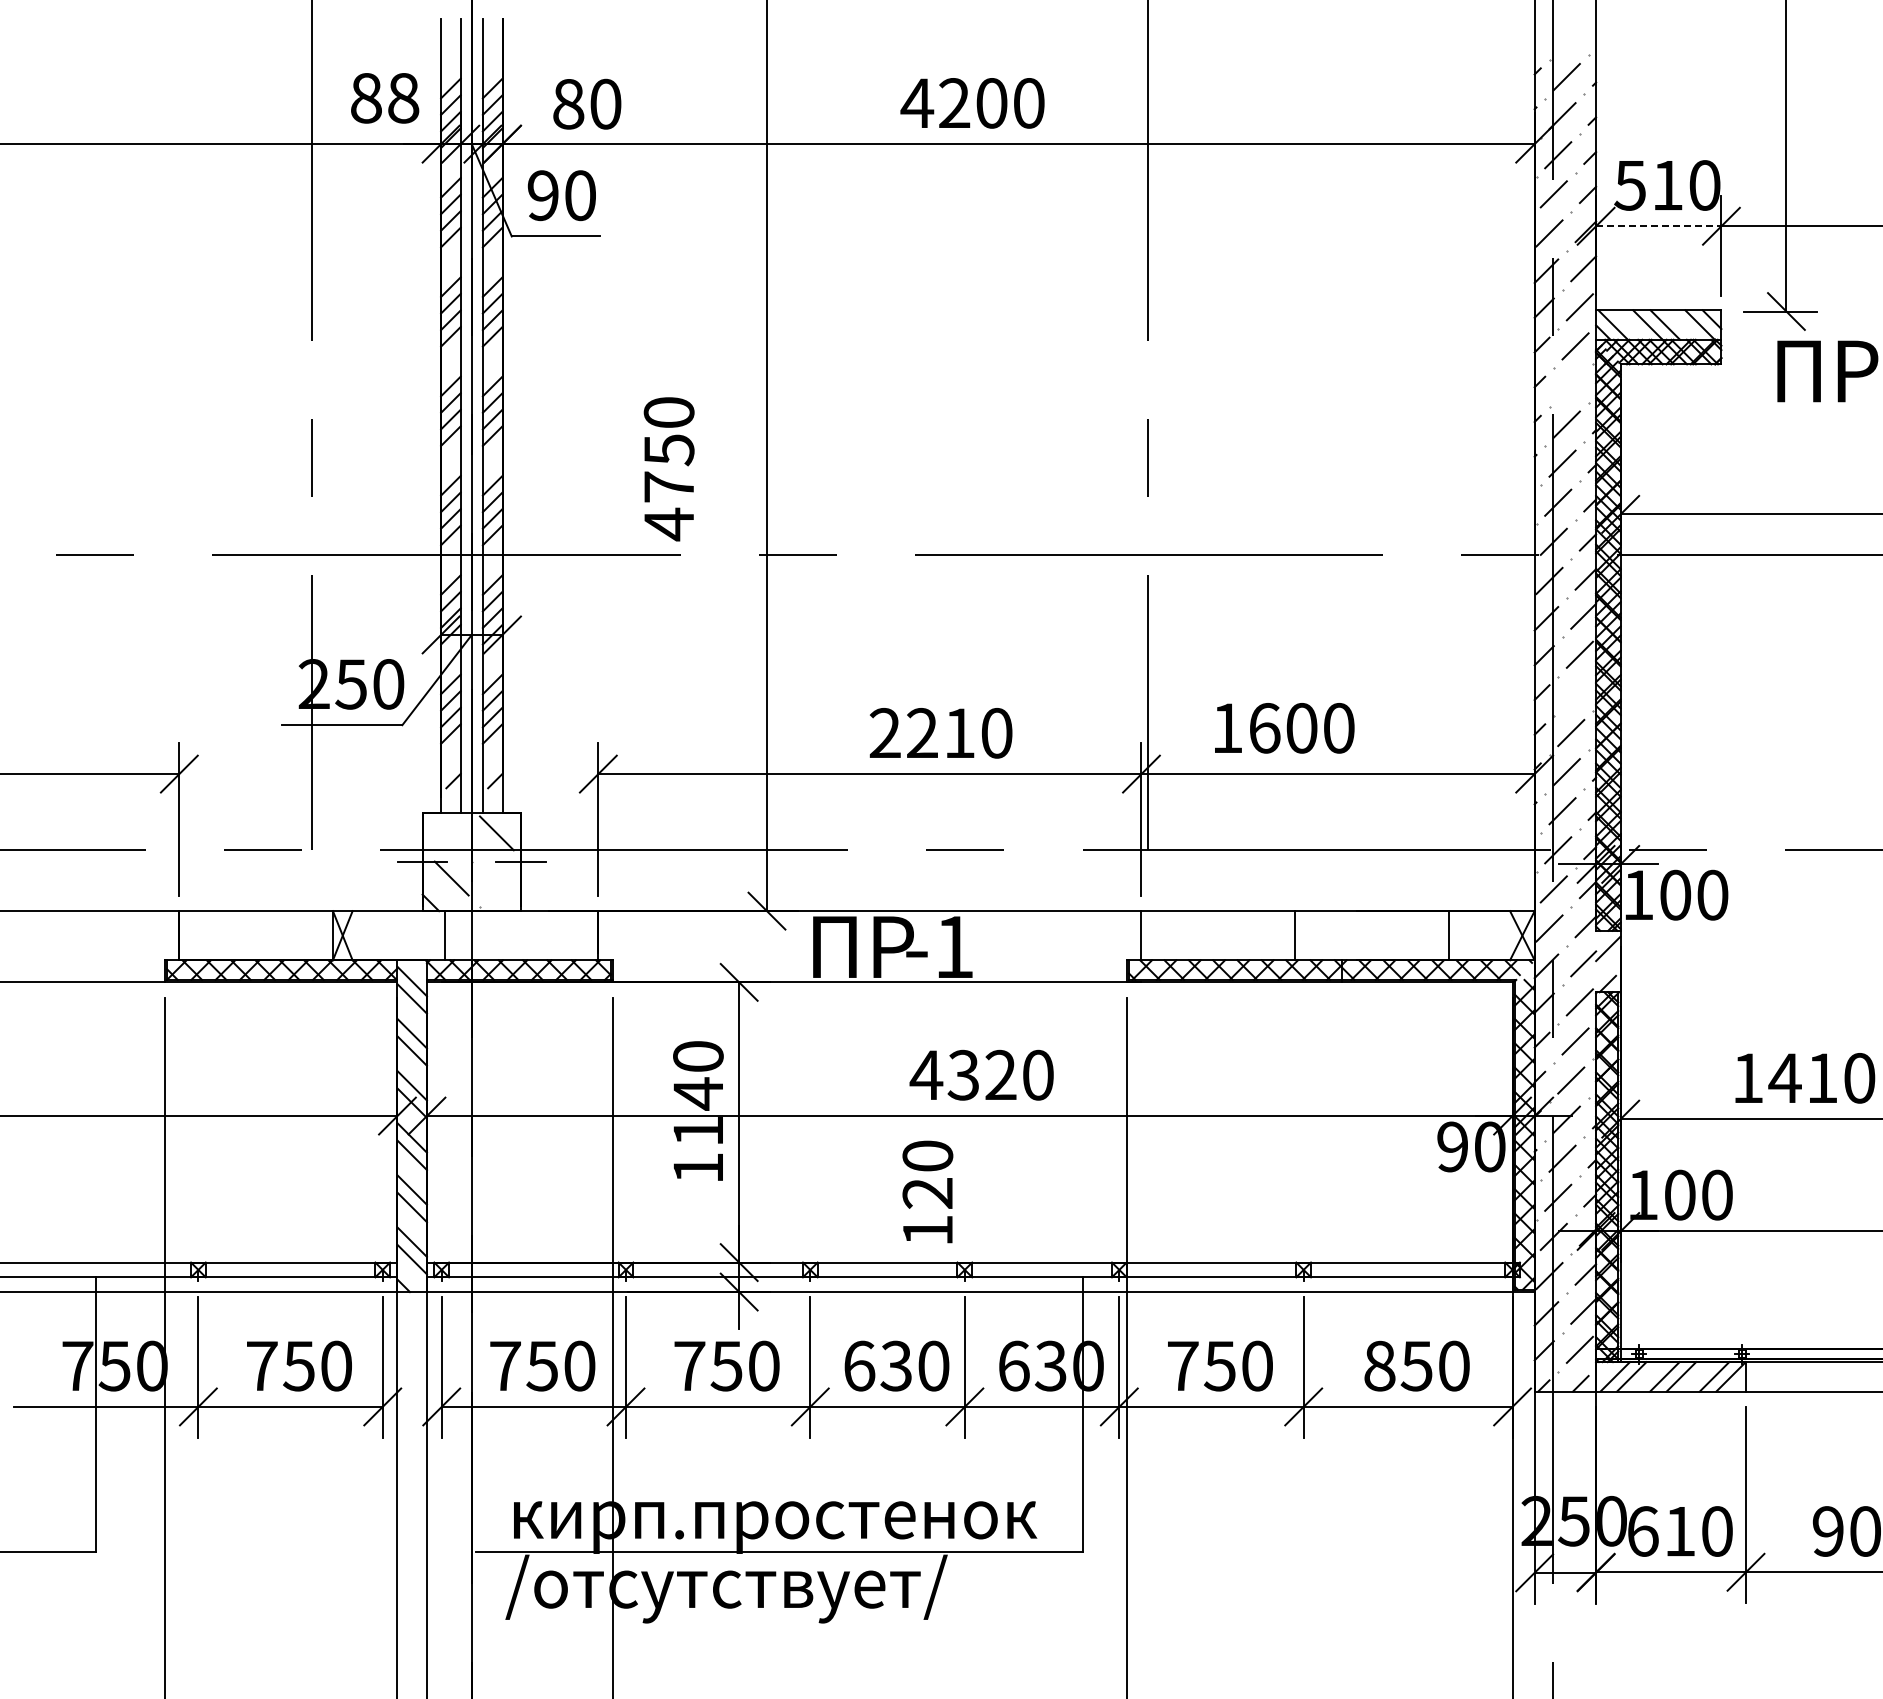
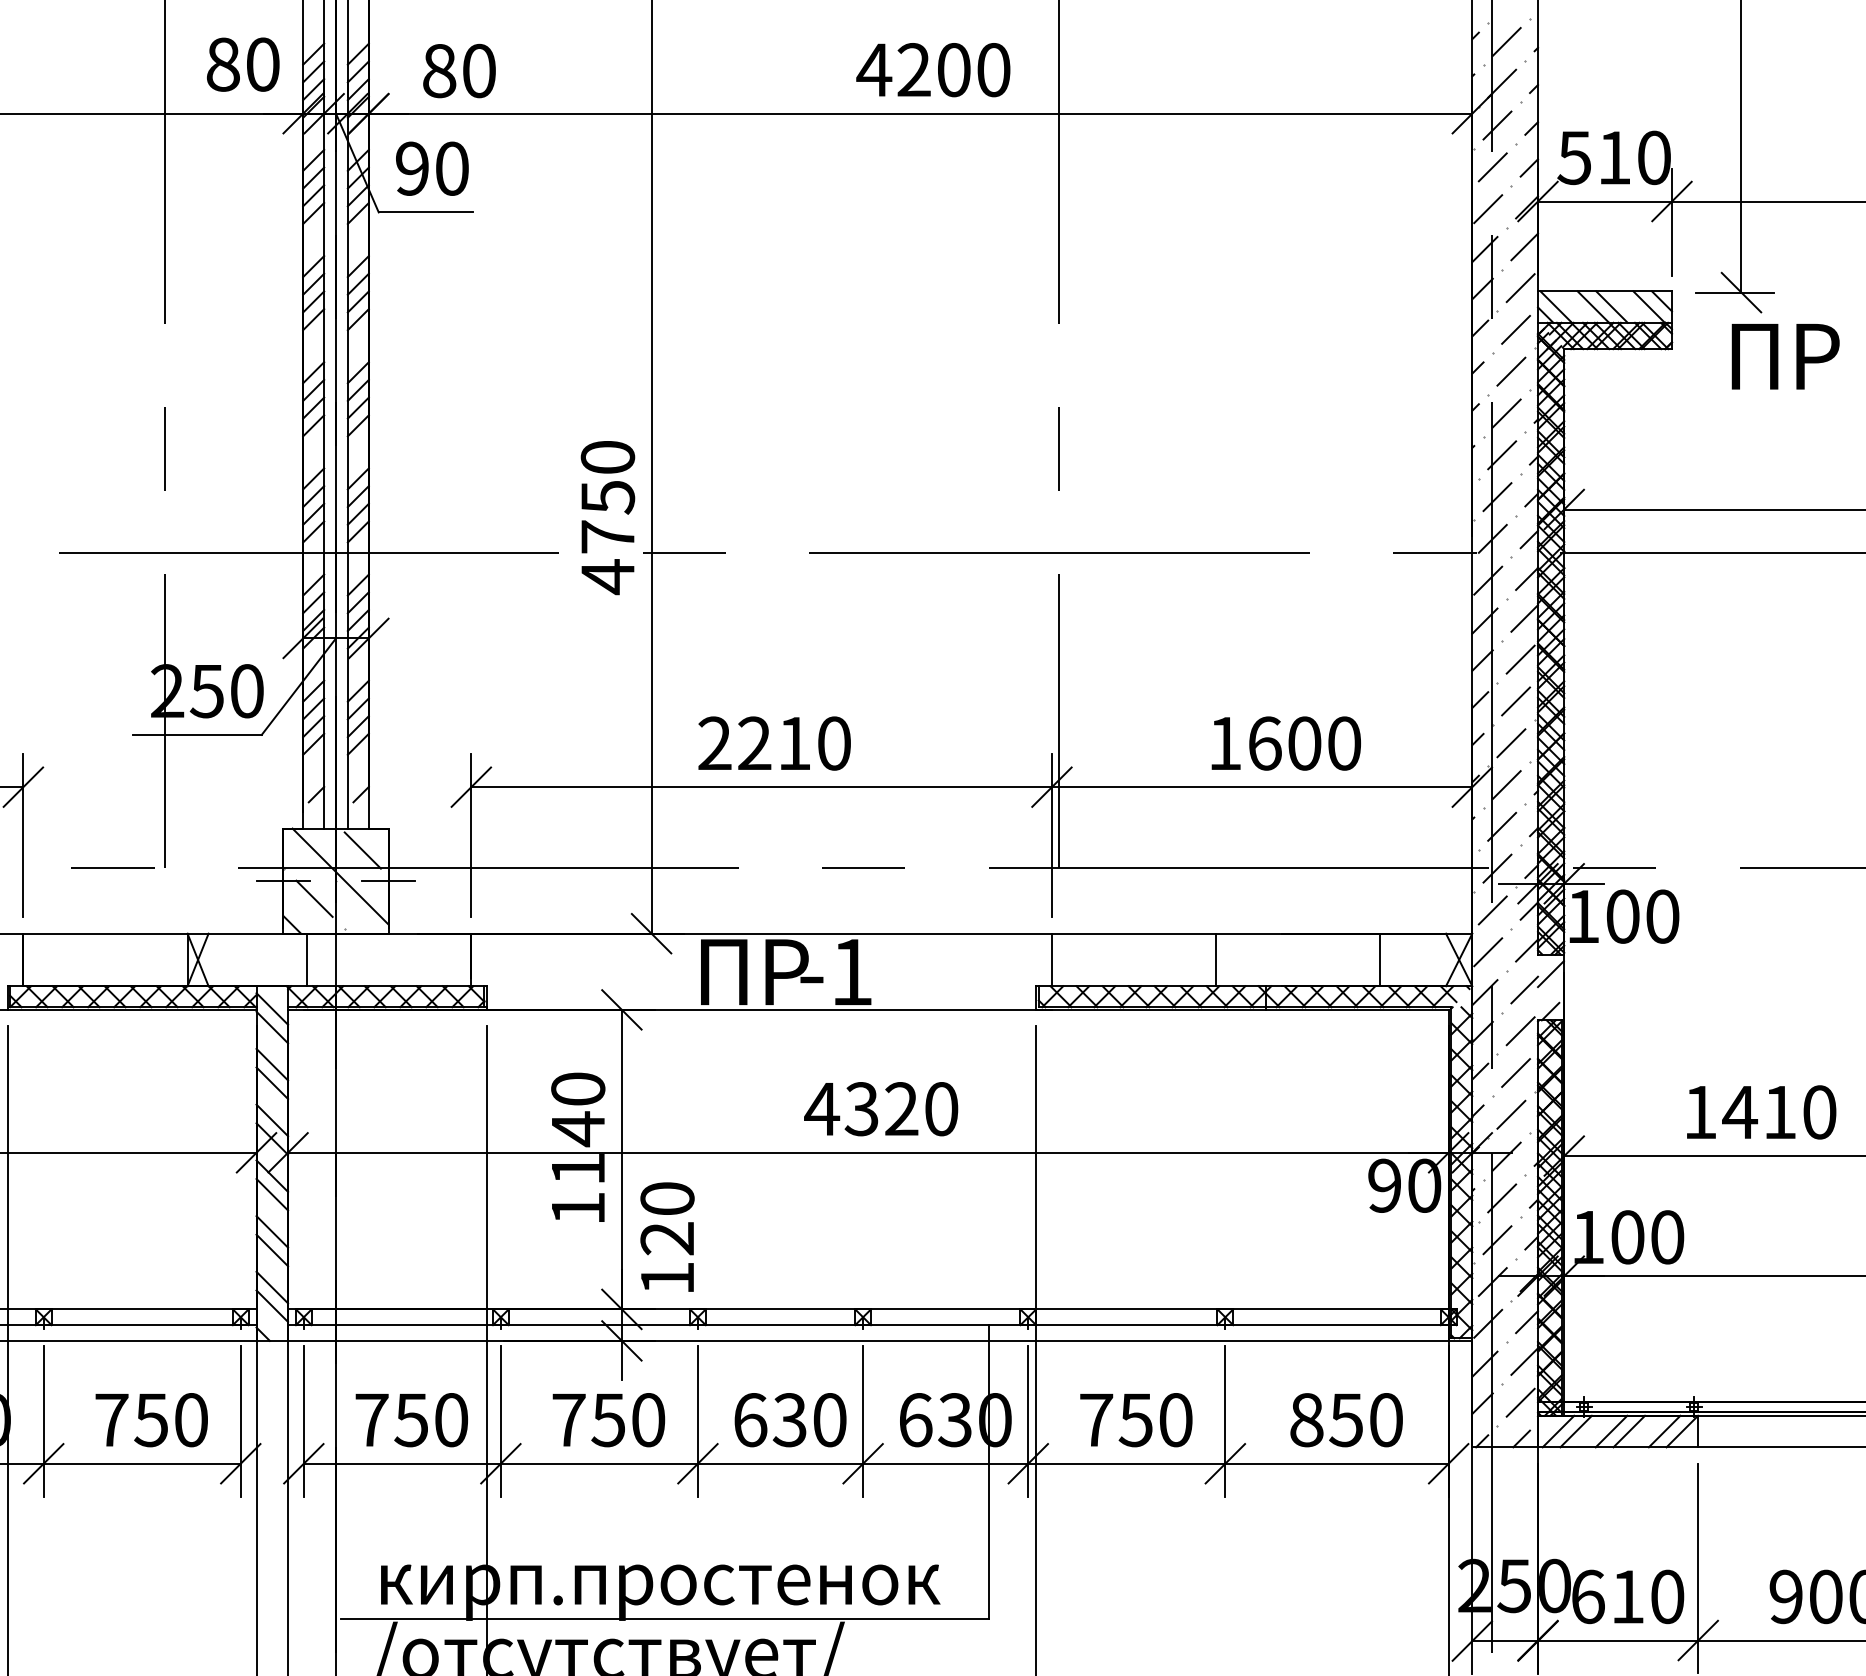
text: (403, 97) -> (262, 63), 88 -> 80
text: (972, 103) -> (933, 70), moved
line: (1658, 226) -> (1604, 201), dashed -> solid
line: (1571, 385) -> (1511, 371), added
text: (668, 469) -> (607, 518), moved
line: (1575, 693) -> (1515, 701), added
text: (1284, 728) -> (1286, 743), moved
text: (940, 733) -> (774, 743), moved
line: (475, 857) -> (339, 876), added
text: (927, 1191) -> (667, 1236), moved

